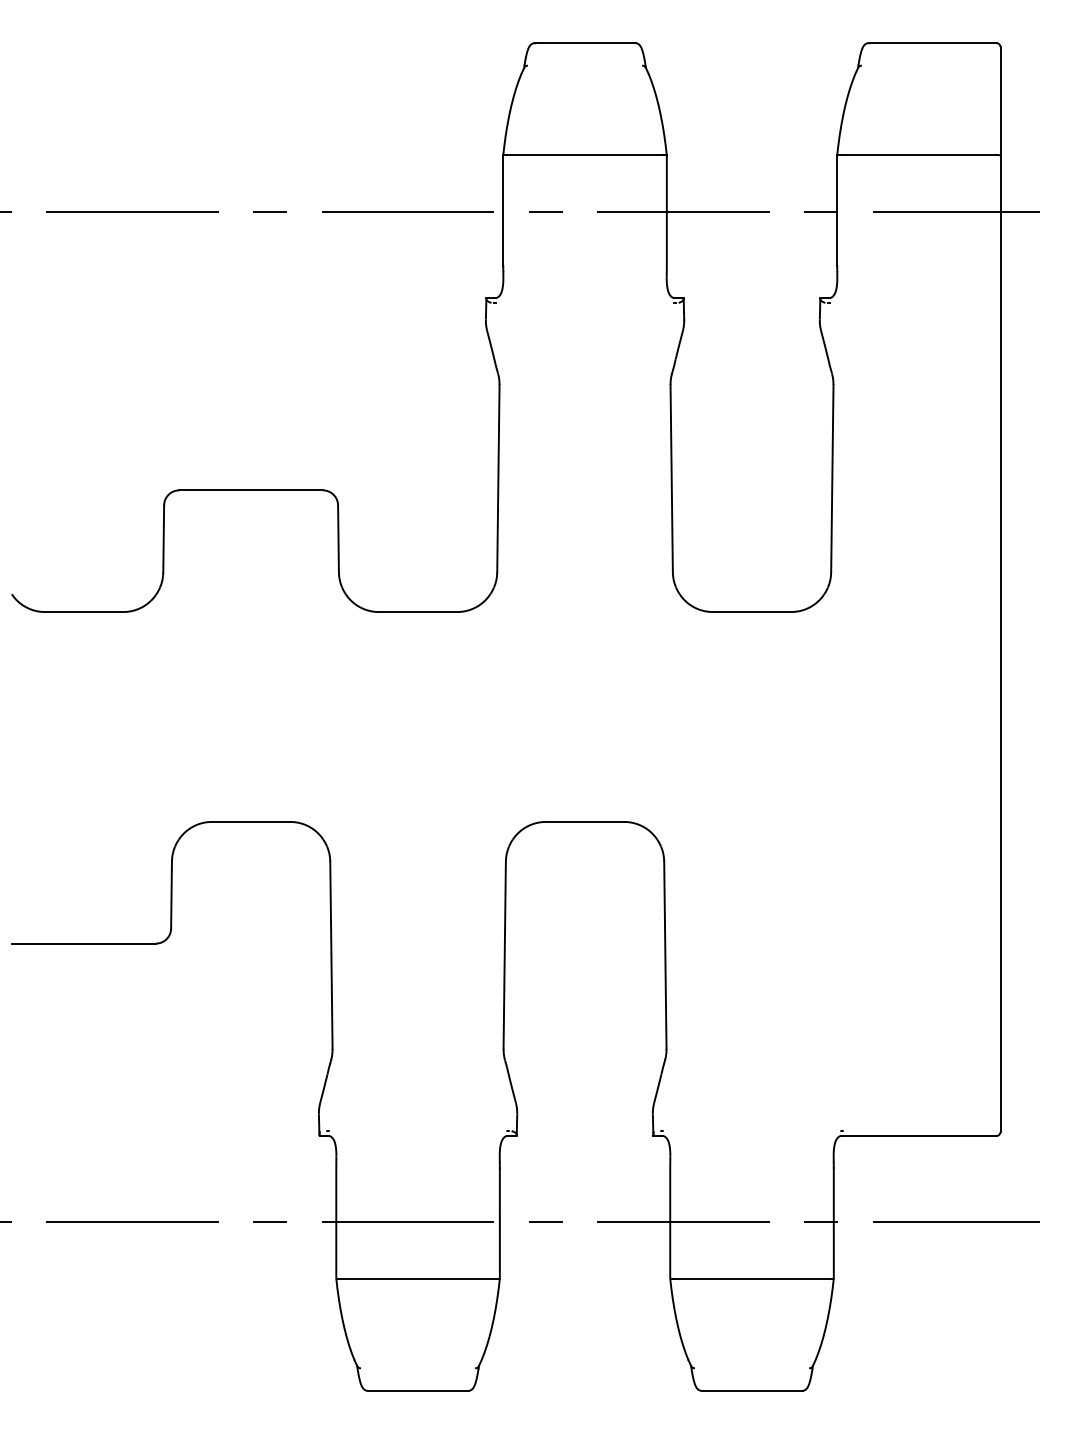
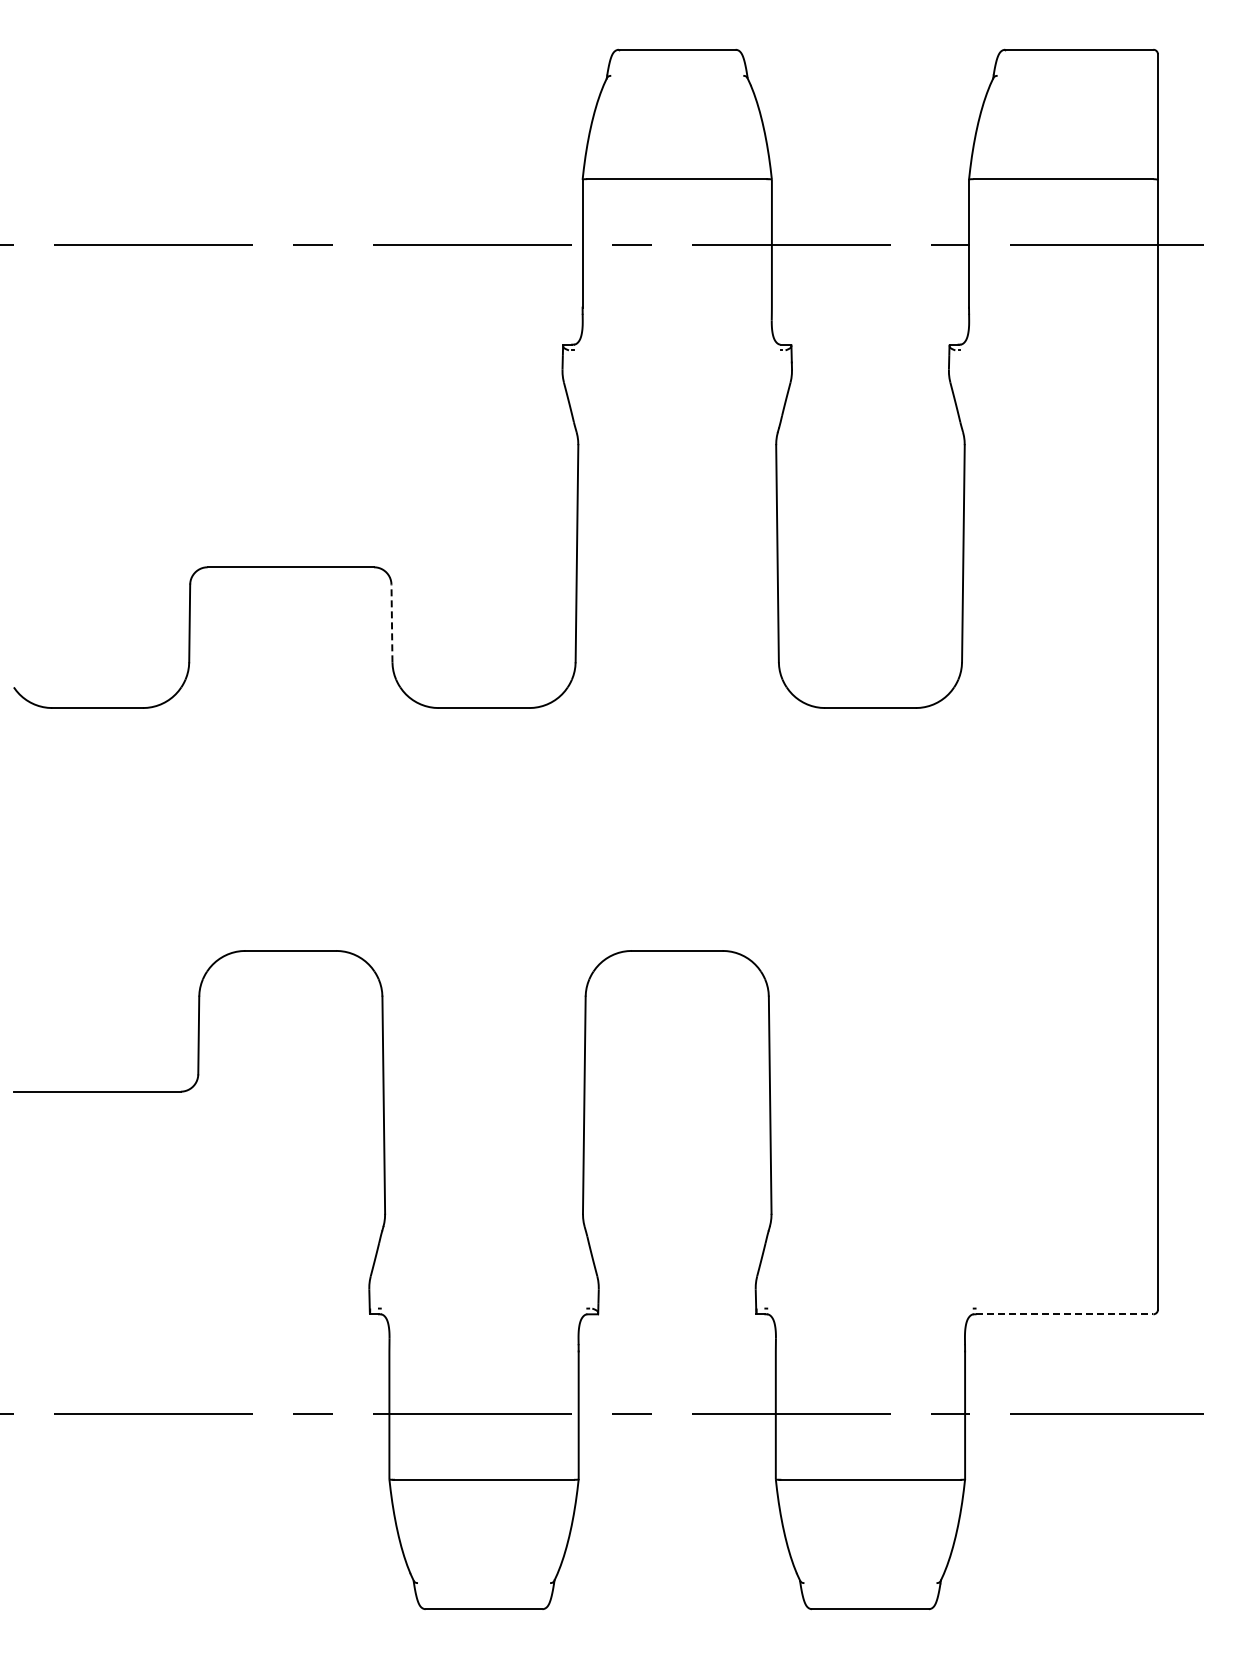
line: (338, 538) -> (391, 623), solid -> dashed
line: (919, 1136) -> (1064, 1314), solid -> dashed

